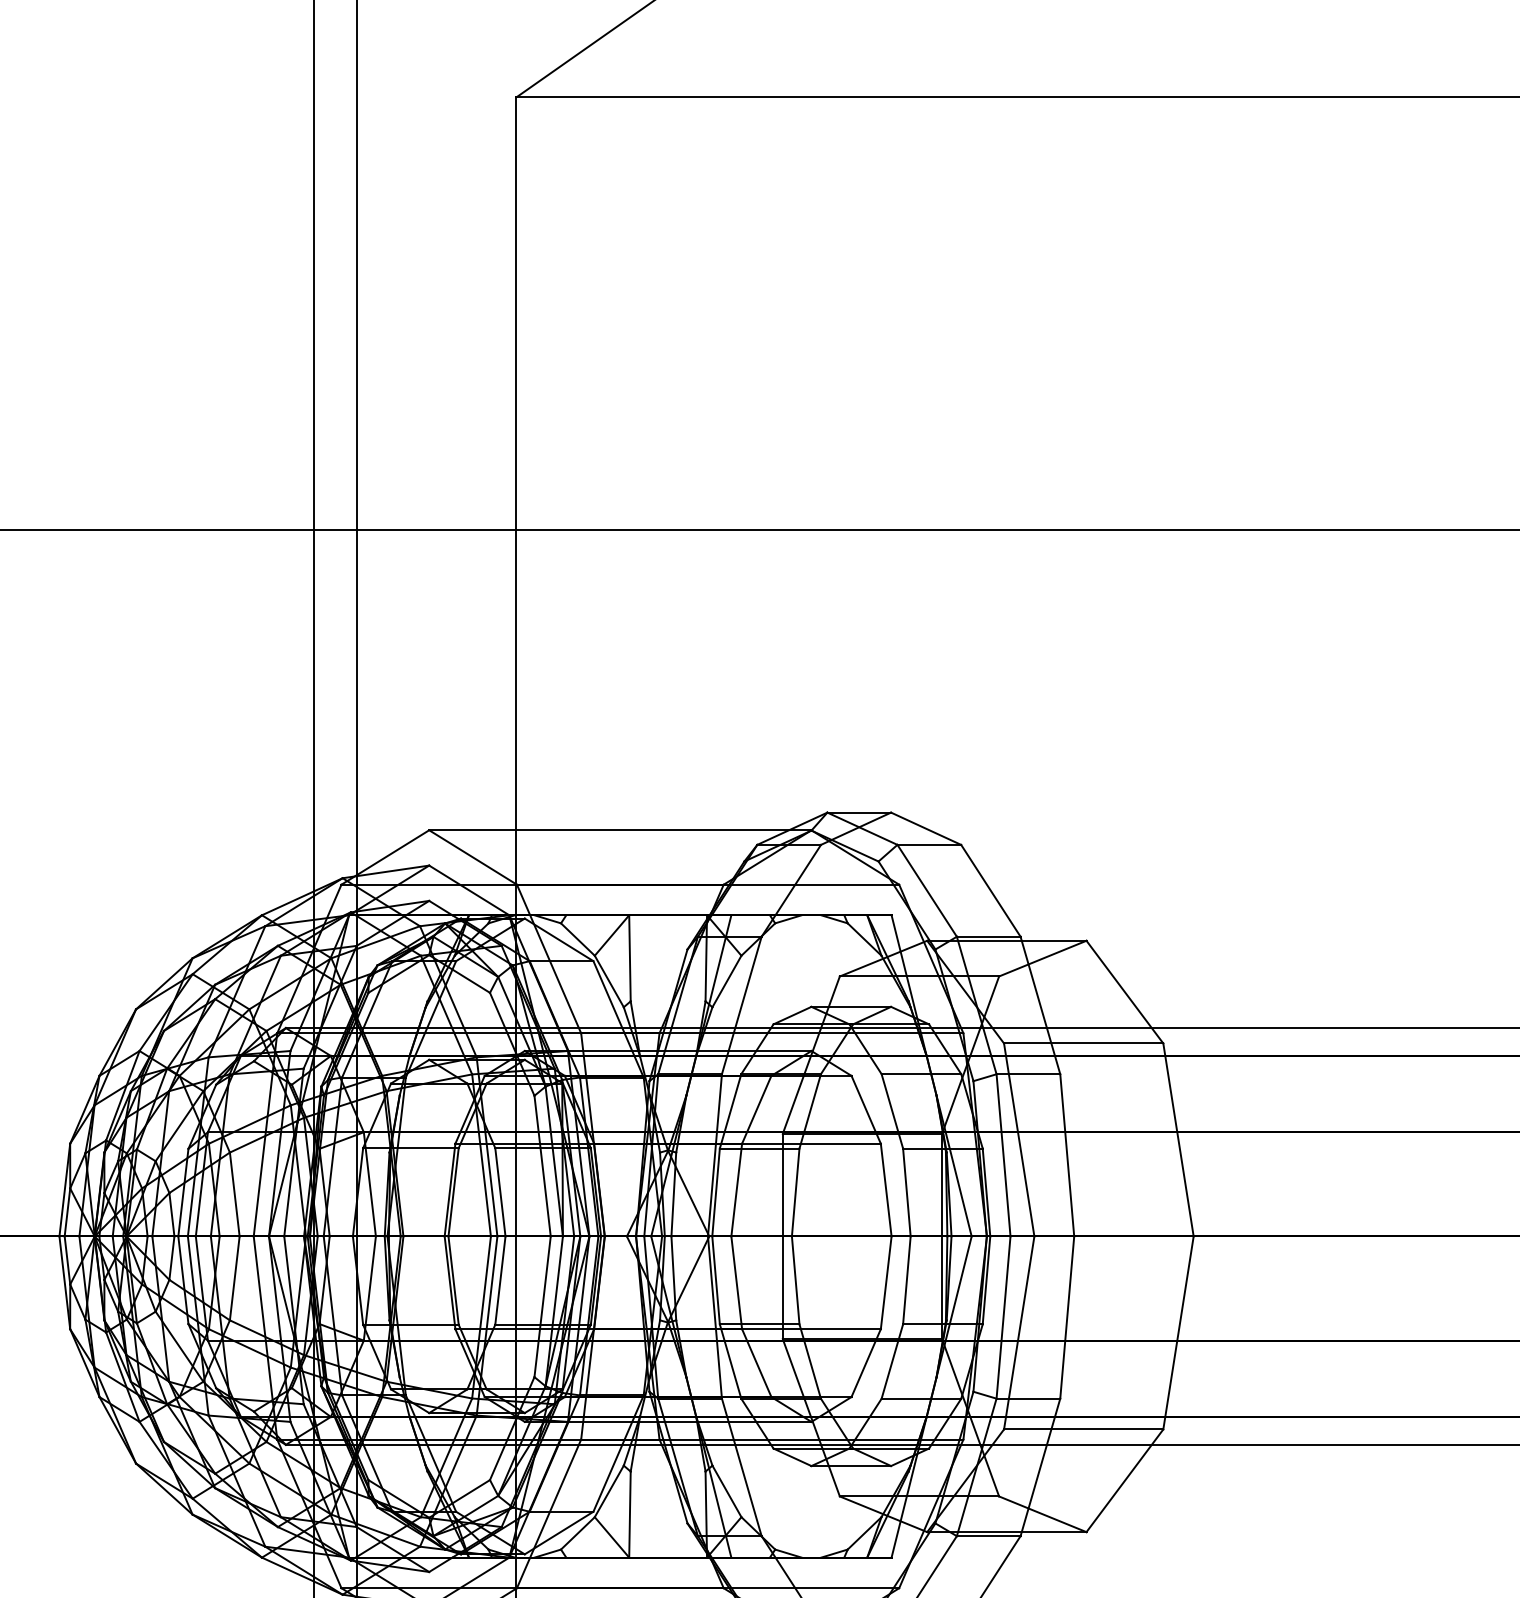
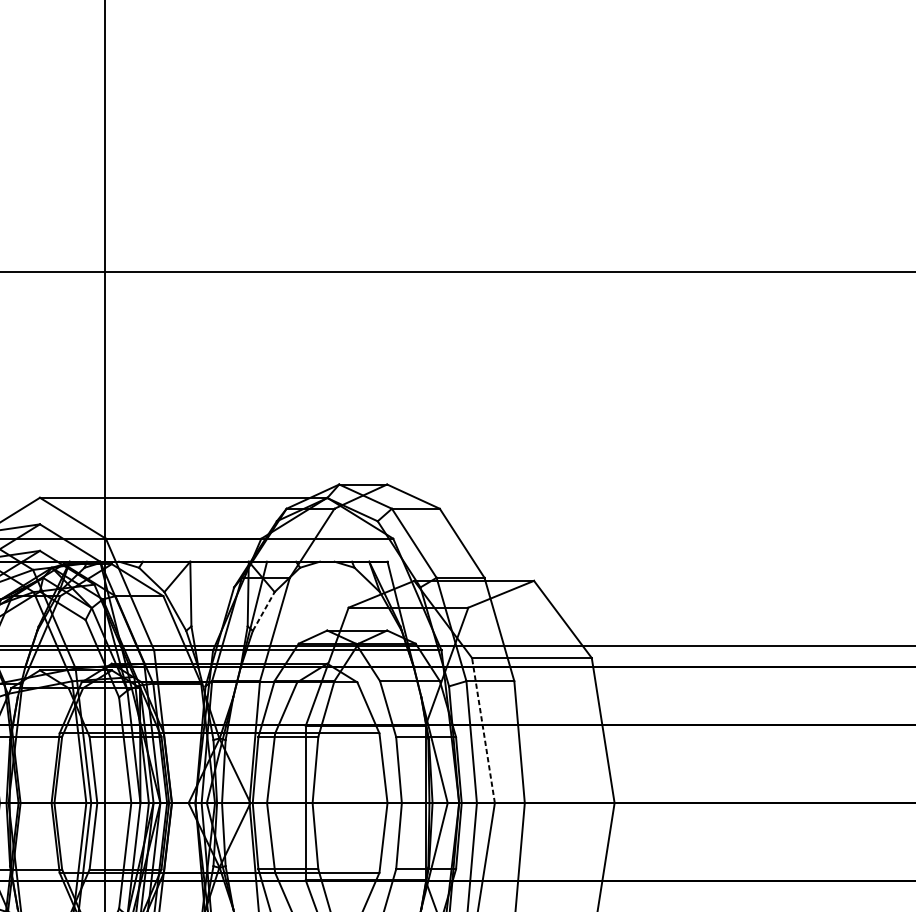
line: (726, 981) -> (263, 611), solid -> dashed
line: (1019, 1139) -> (483, 730), solid -> dashed

